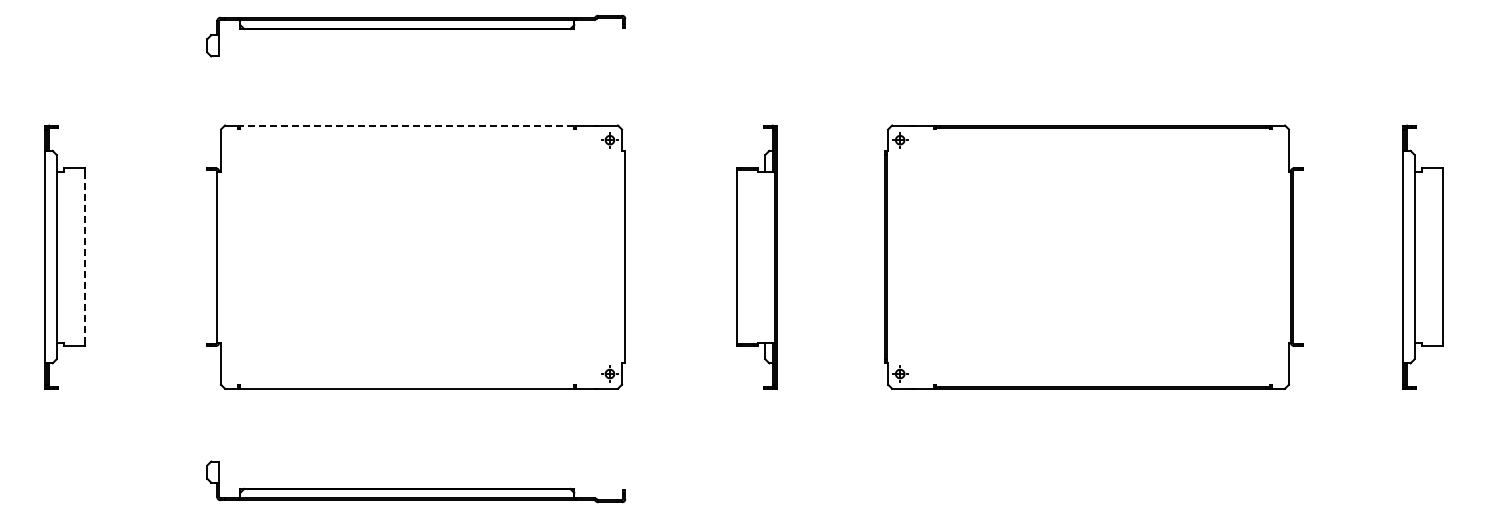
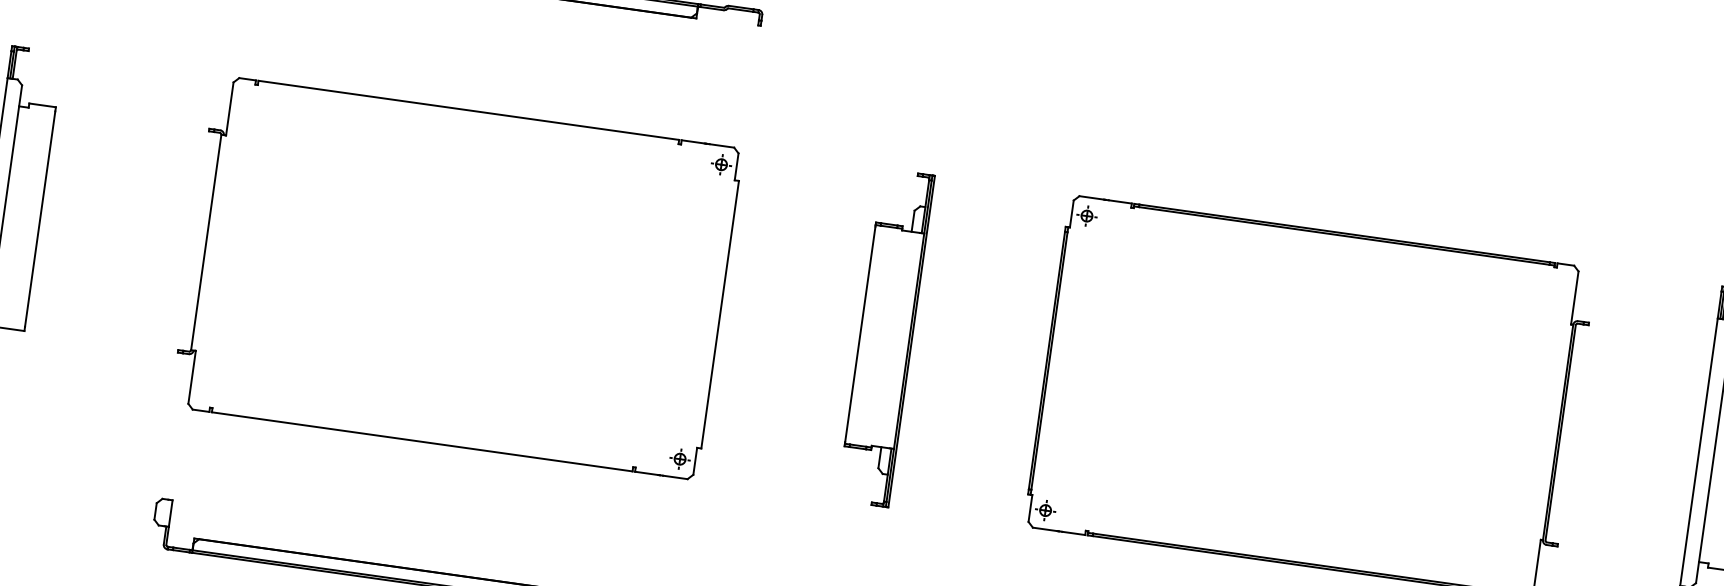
line: (406, 125) -> (467, 110), dashed -> solid
line: (85, 257) -> (40, 219), dashed -> solid

